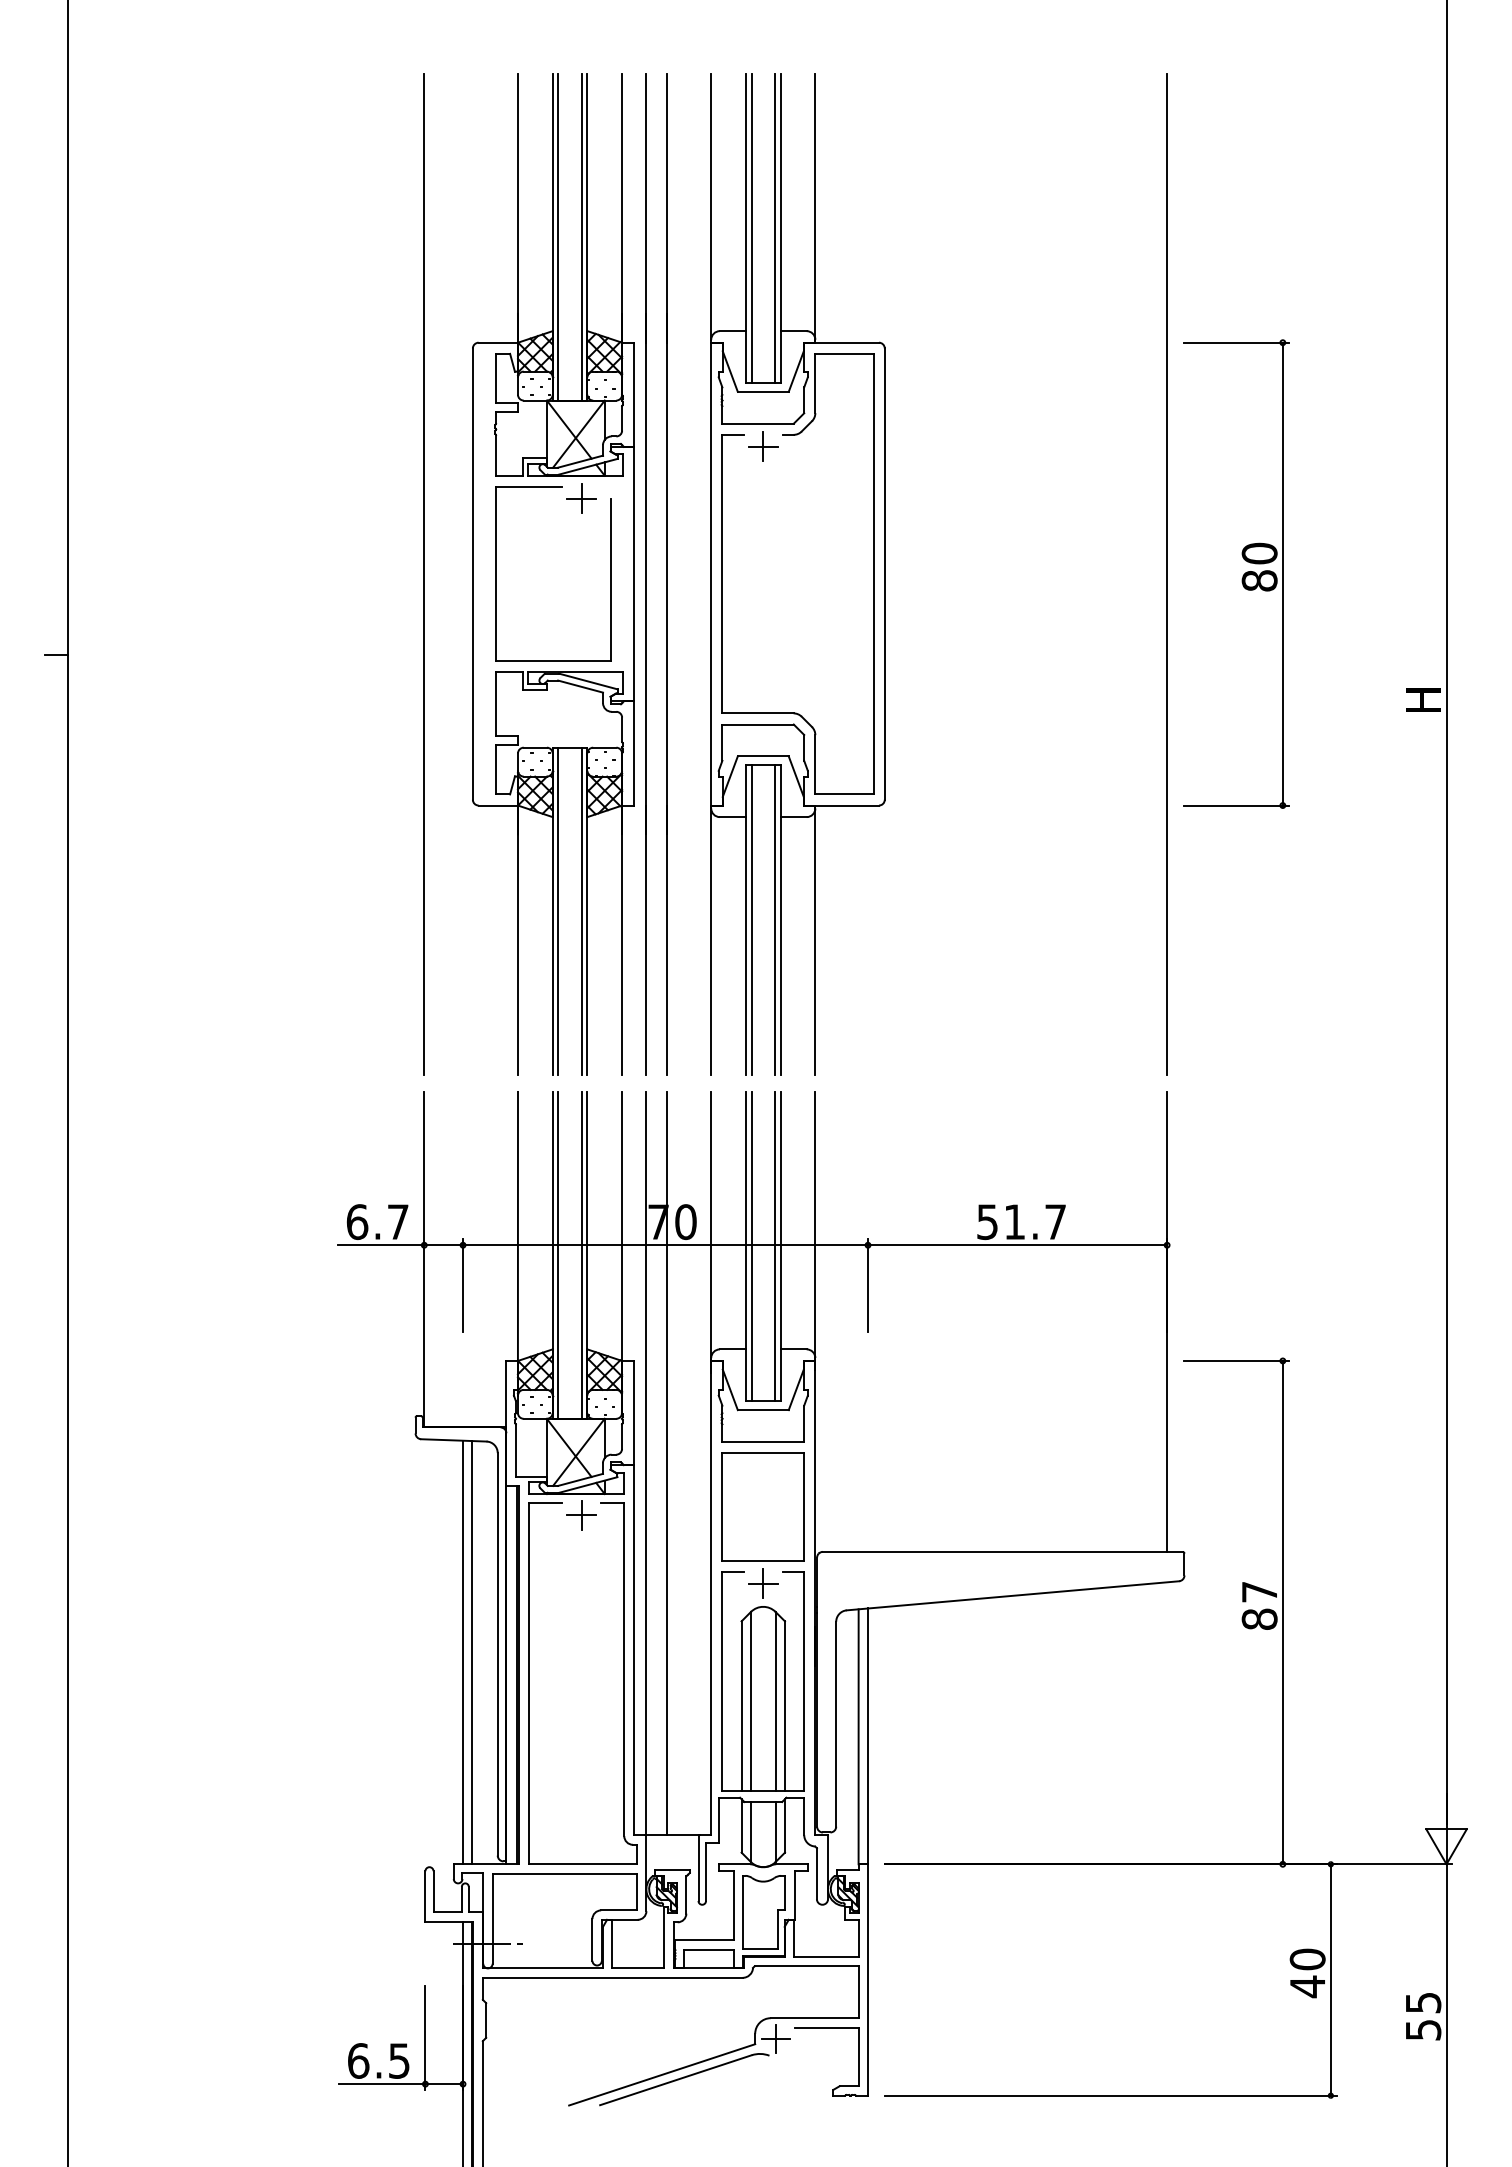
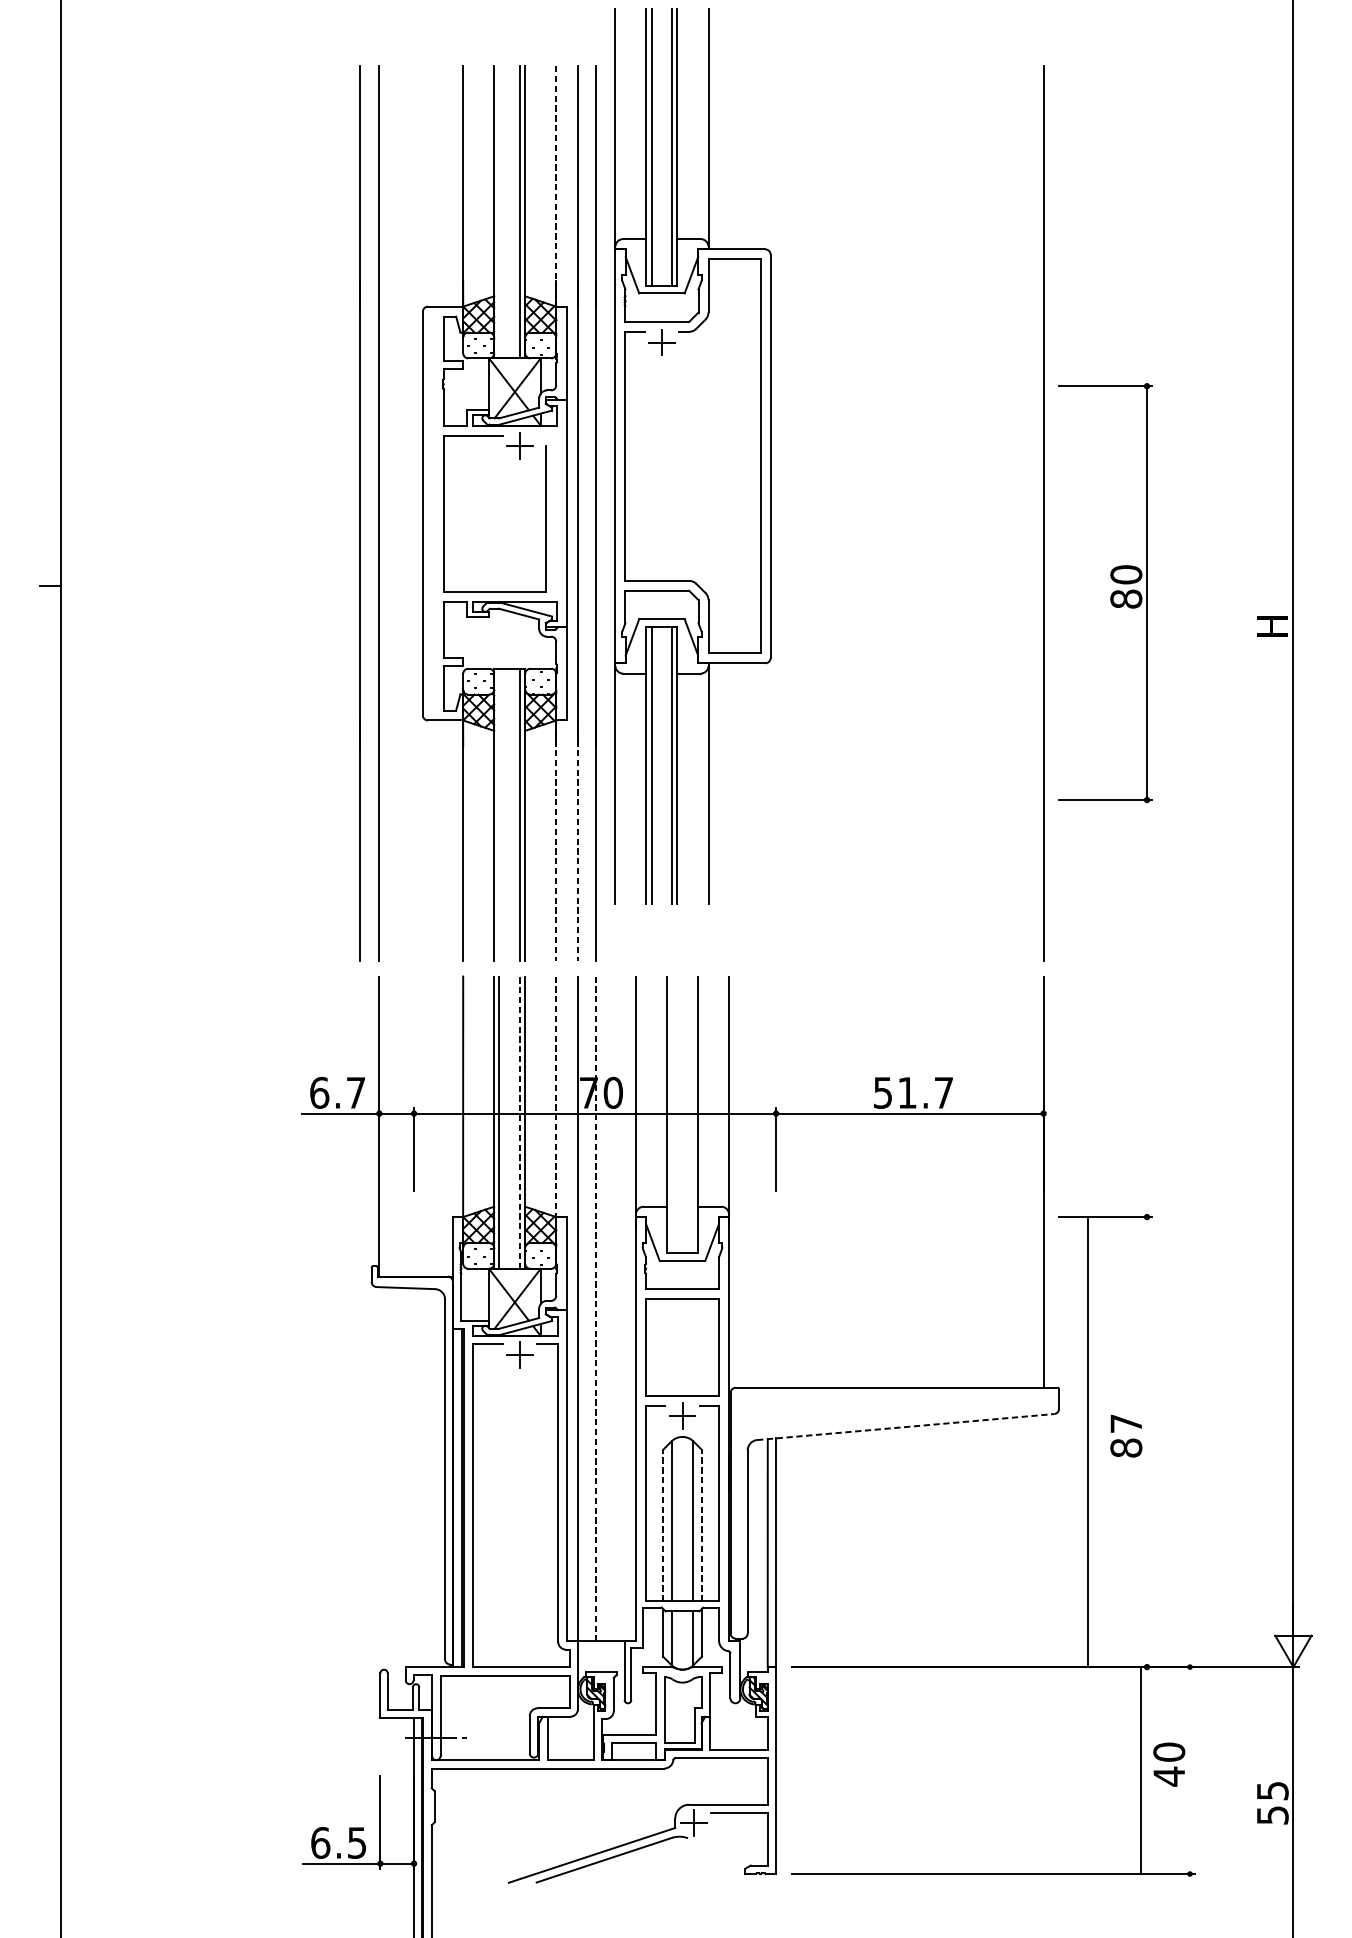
line: (622, 208) -> (556, 186), solid -> dashed
line: (558, 236) -> (499, 211), removed
line: (402, 574) -> (359, 513), added
part: (797, 574) -> (692, 456), moved
part: (1242, 576) -> (1110, 595), moved
line: (558, 910) -> (499, 814), removed
line: (622, 940) -> (556, 841), solid -> dashed
line: (646, 940) -> (578, 841), solid -> dashed
line: (622, 1226) -> (556, 1096), solid -> dashed
line: (751, 1246) -> (671, 1114), removed
line: (774, 1246) -> (692, 1114), removed
line: (581, 1254) -> (519, 1121), solid -> dashed
line: (666, 1463) -> (595, 1308), solid -> dashed
line: (1012, 1595) -> (905, 1426), solid -> dashed
line: (1282, 1612) -> (1087, 1441), moved
line: (463, 1652) -> (414, 1477), removed
line: (472, 1652) -> (422, 1477), removed
line: (741, 1706) -> (663, 1526), solid -> dashed
line: (784, 1706) -> (701, 1526), solid -> dashed
line: (1330, 1979) -> (1140, 1770), moved

